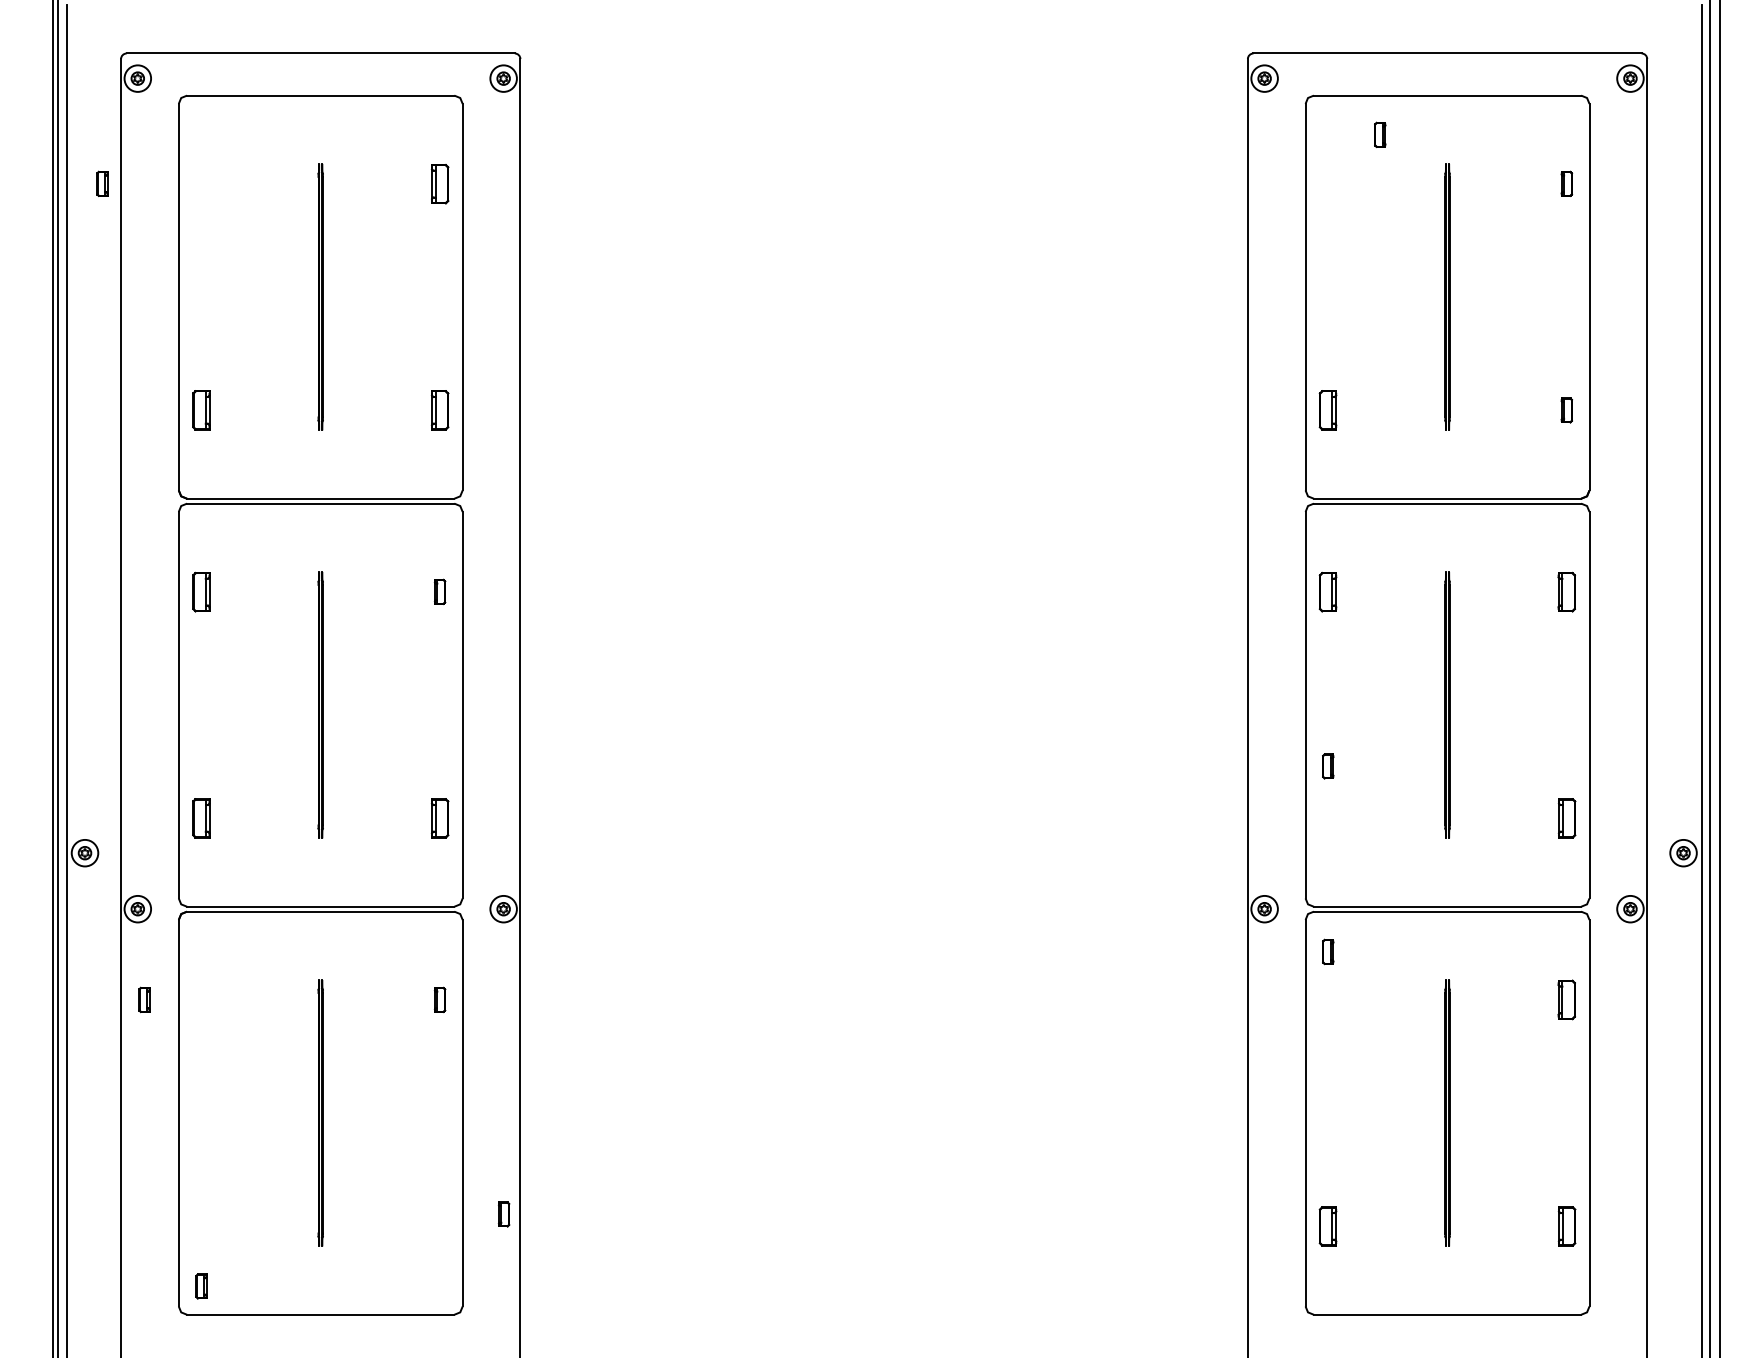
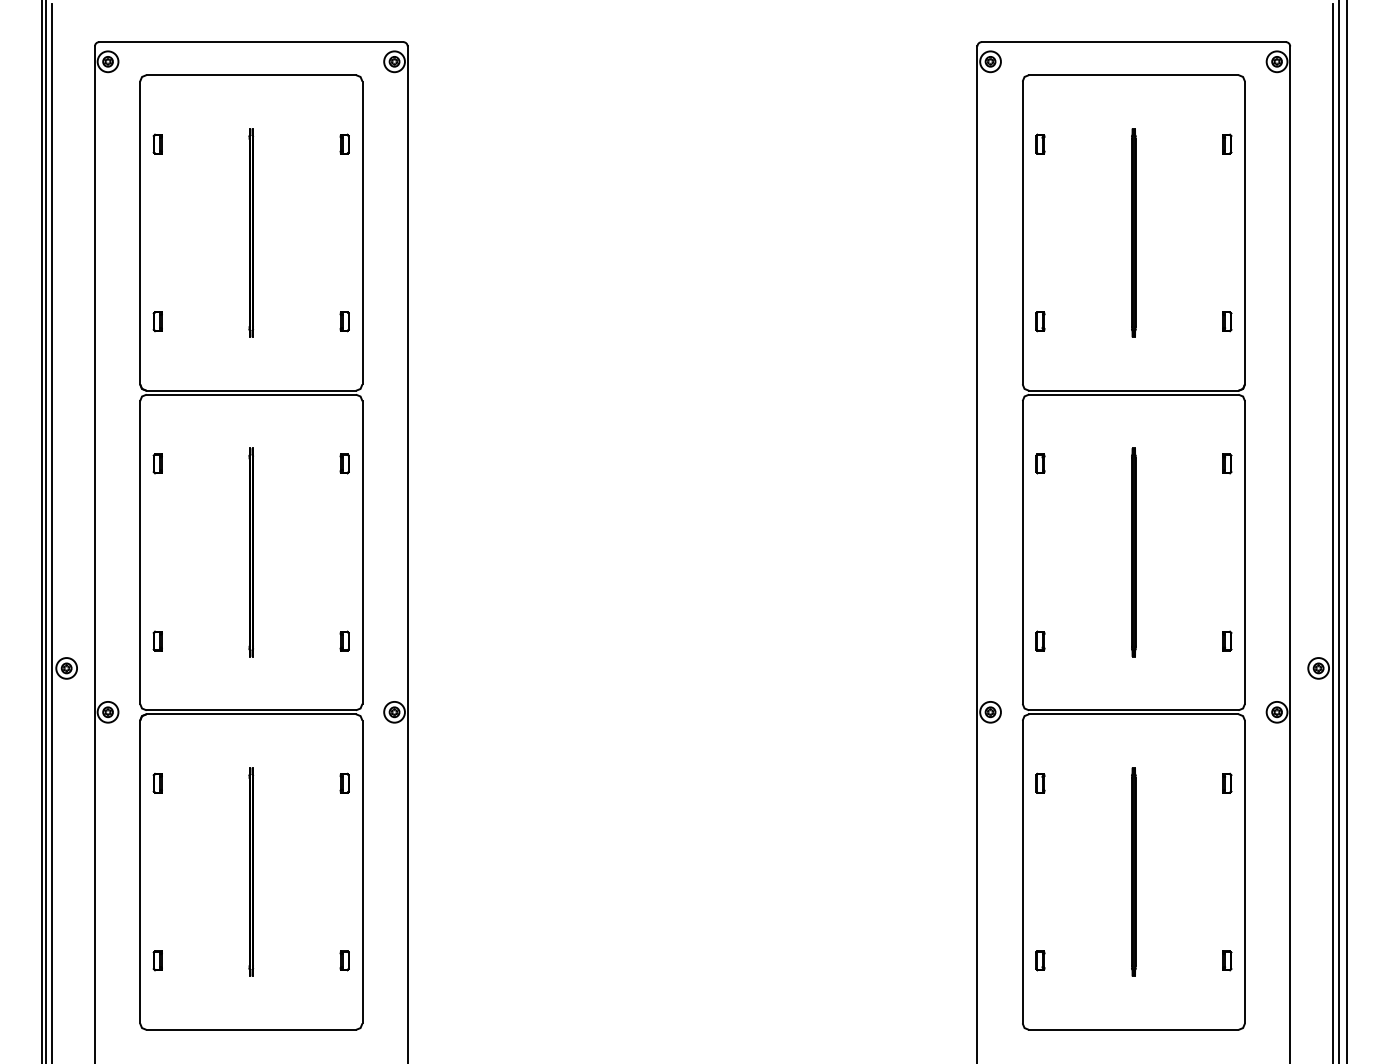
part: (1380, 134) -> (1040, 143), moved
part: (102, 183) -> (157, 143), moved
part: (439, 183) -> (344, 143), size x0.62
part: (201, 410) -> (157, 321), size x0.62
part: (439, 410) -> (344, 321), size x0.62
part: (1328, 410) -> (1040, 321), size x0.62
part: (201, 591) -> (157, 463), size x0.62
part: (1328, 591) -> (1040, 463), size x0.62
part: (1566, 591) -> (1226, 463), size x0.62
part: (1328, 766) -> (1040, 641), moved
part: (201, 818) -> (157, 641), size x0.62
part: (439, 818) -> (344, 641), size x0.62
part: (1566, 818) -> (1226, 641), size x0.62
part: (1328, 951) -> (1040, 783), moved
part: (144, 999) -> (157, 783), moved
part: (1566, 999) -> (1226, 783), size x0.62
part: (504, 1214) -> (345, 960), moved
part: (1328, 1226) -> (1040, 960), size x0.62
part: (1566, 1226) -> (1226, 960), size x0.62
part: (201, 1286) -> (157, 960), moved

